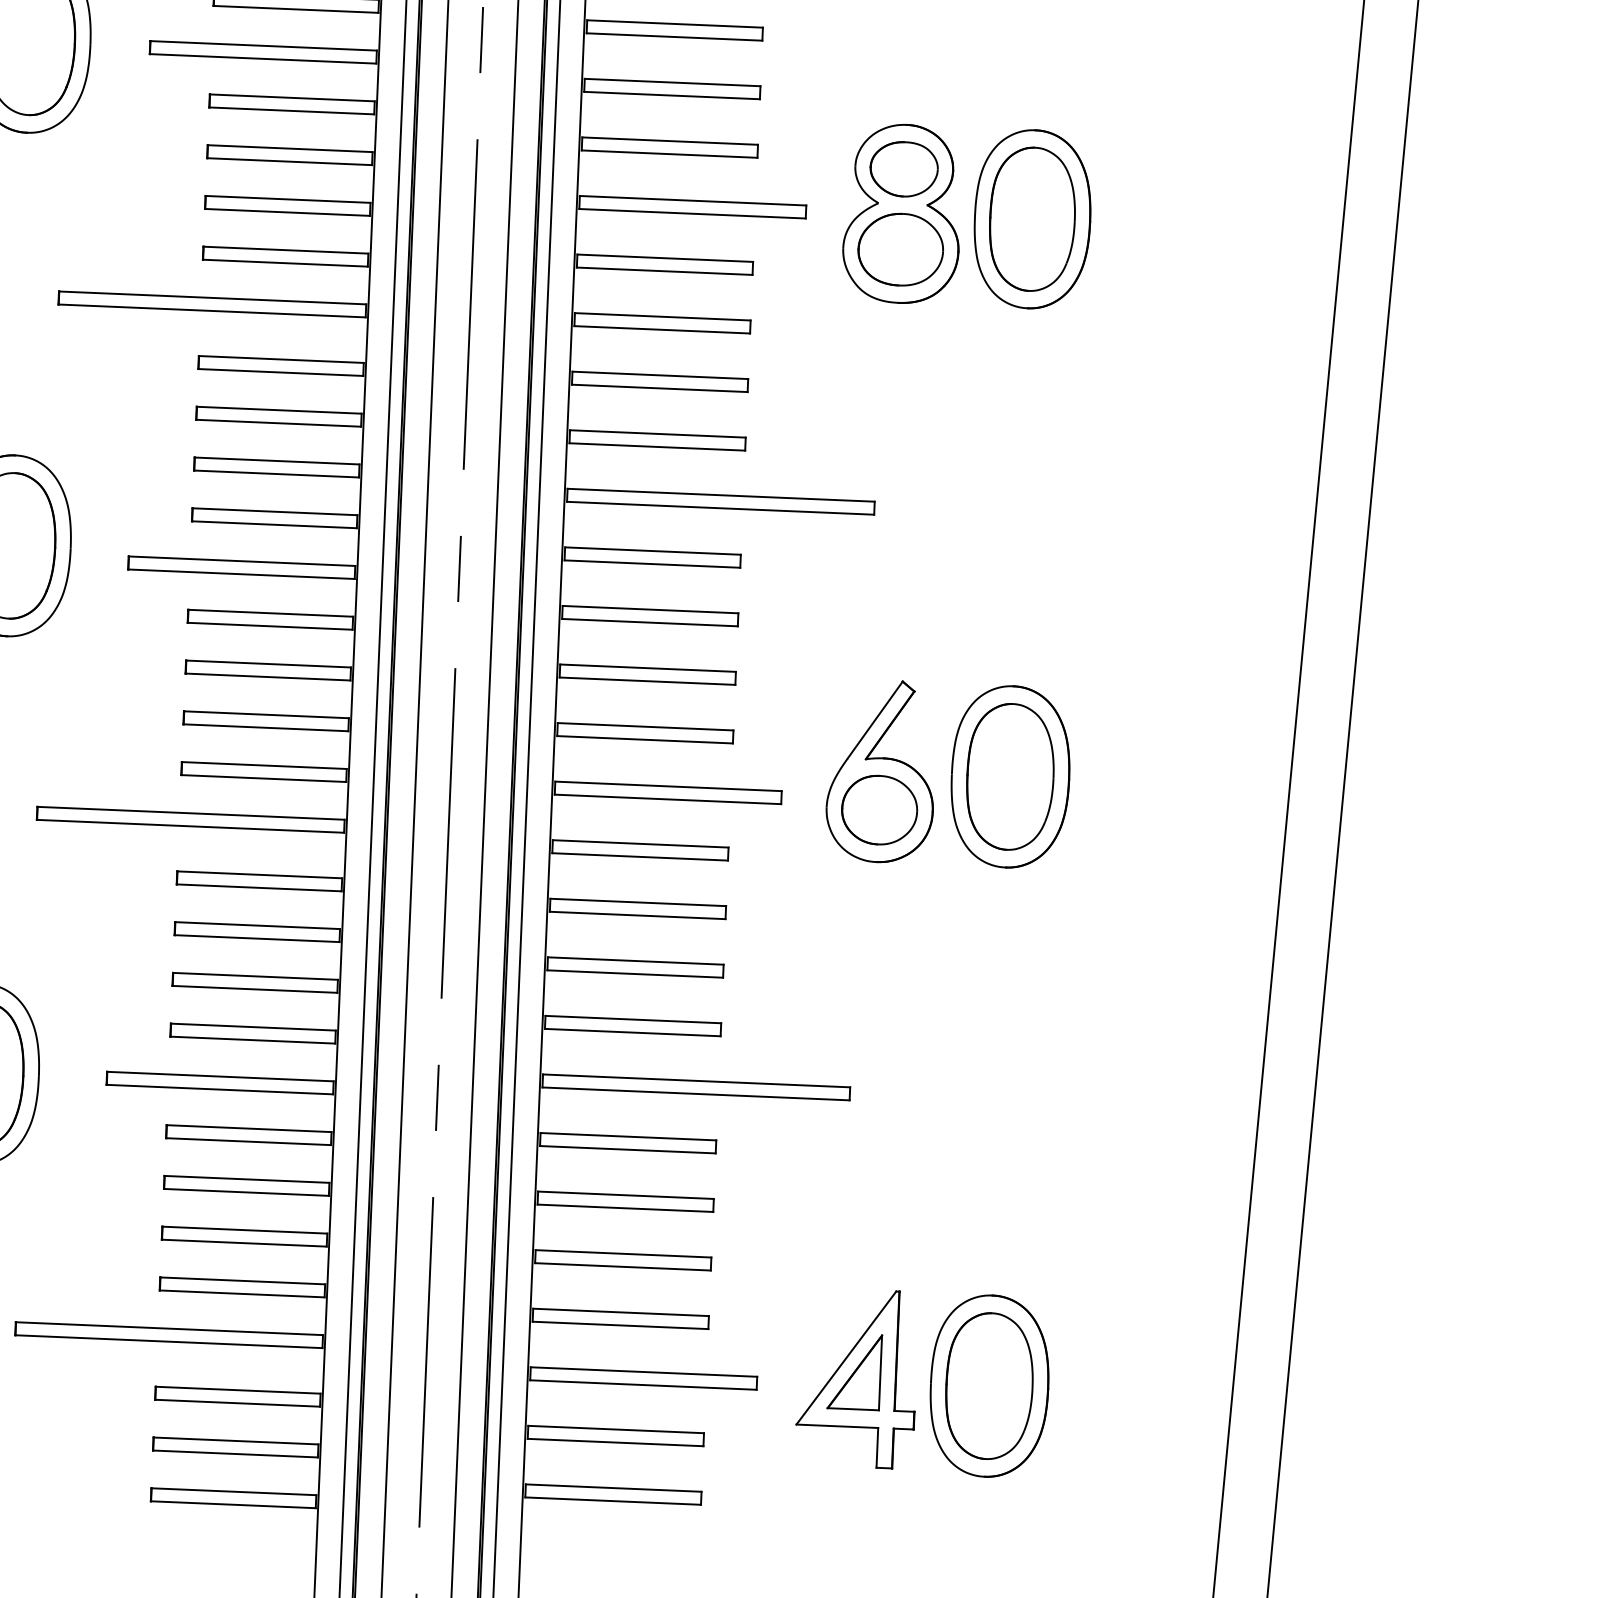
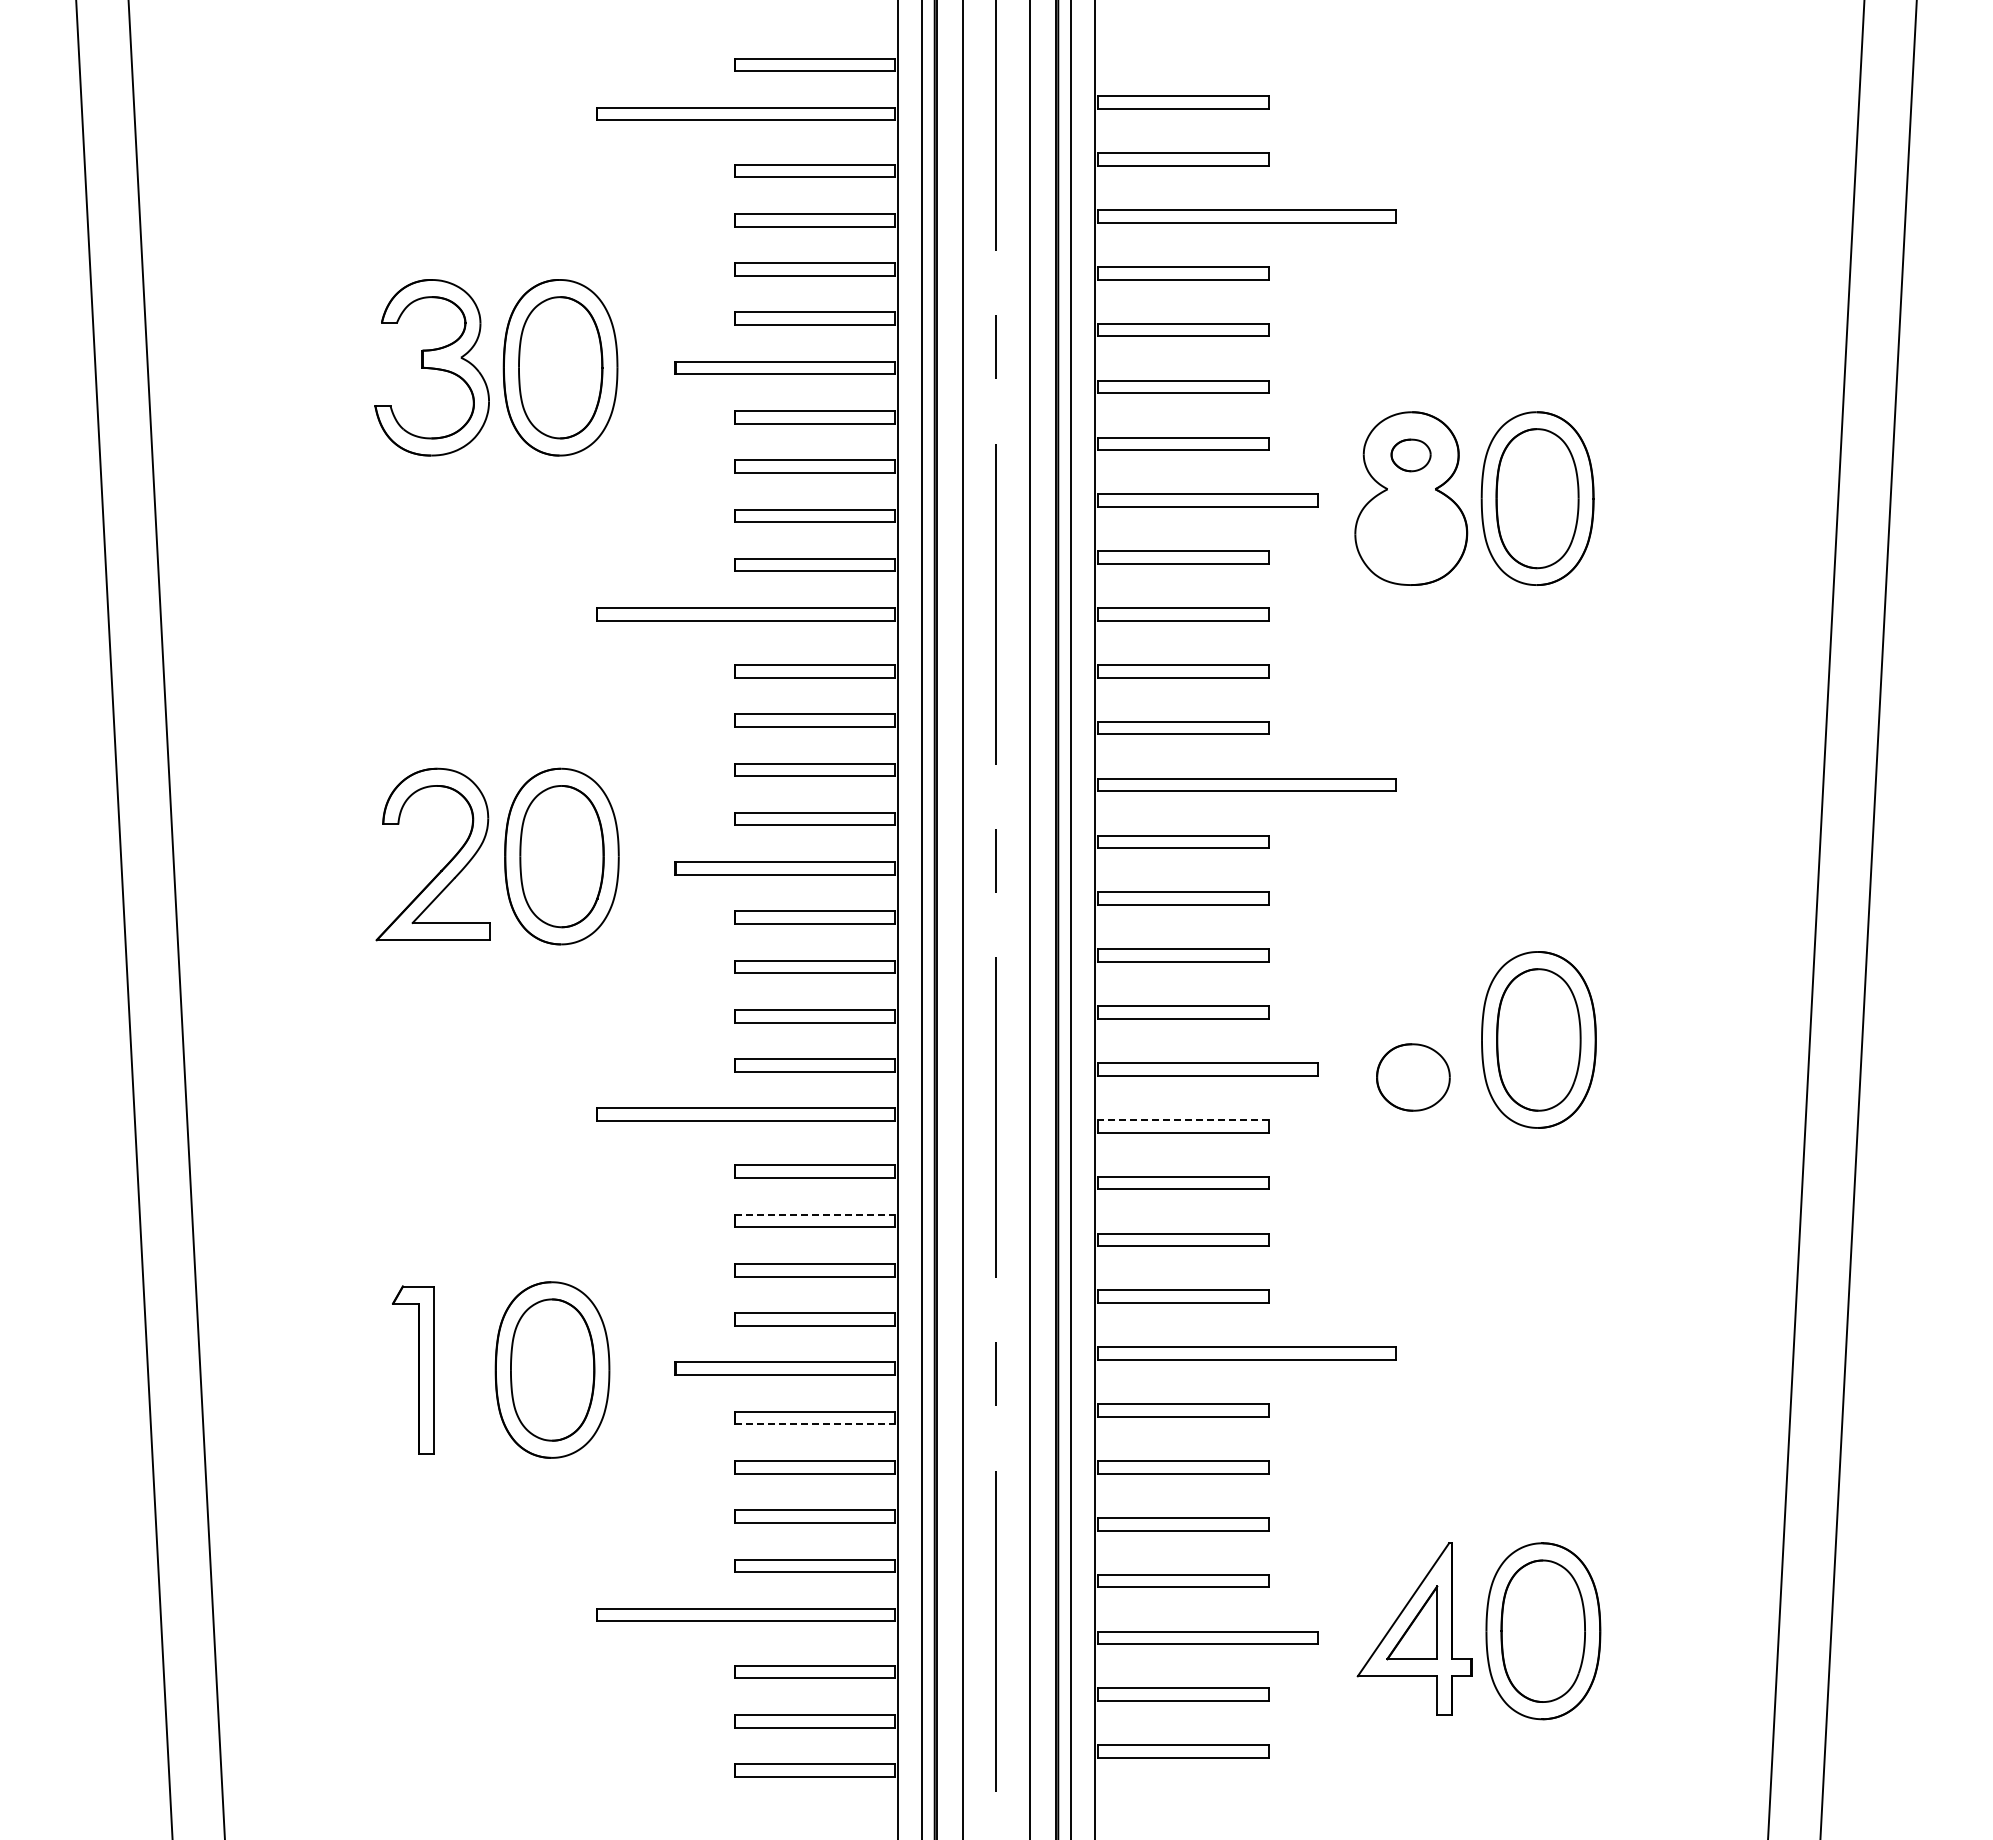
part: (903, 169) -> (1410, 455), size x0.6
part: (901, 249) -> (1411, 533), removed
part: (881, 771) -> (1413, 1039), removed
line: (639, 843) -> (1182, 1119), solid -> dashed
line: (257, 925) -> (815, 1214), solid -> dashed
line: (248, 1141) -> (815, 1424), solid -> dashed

